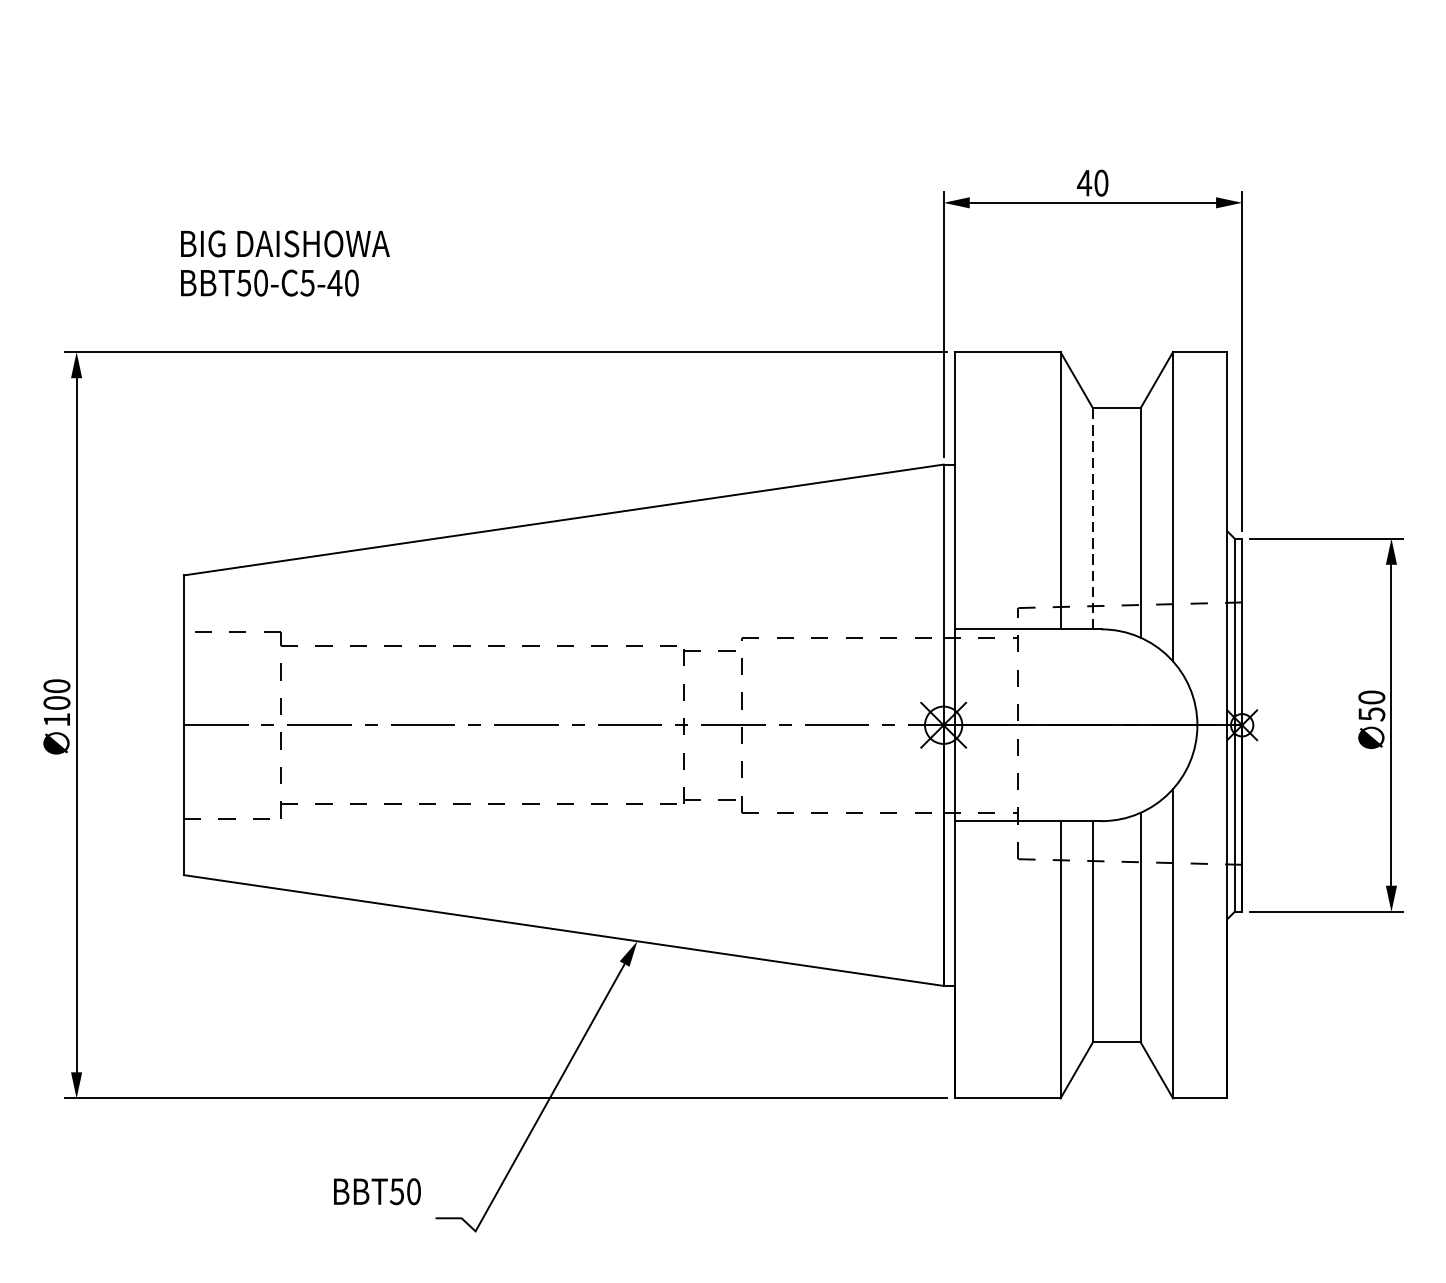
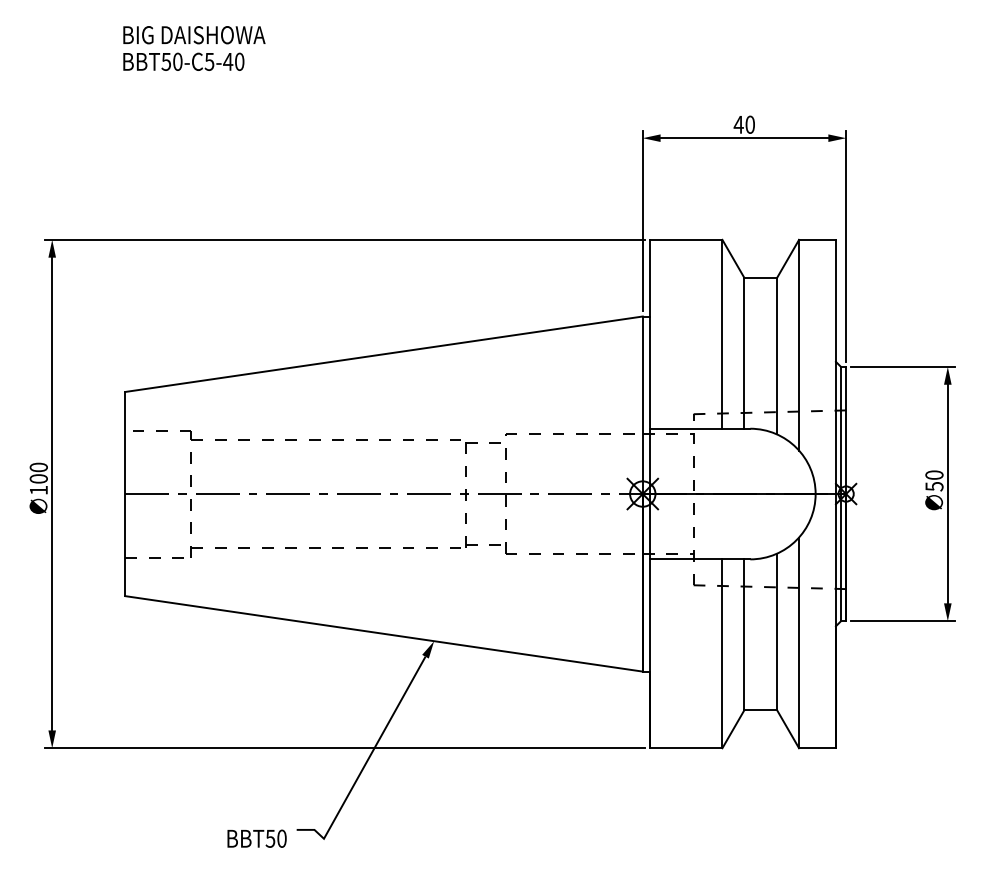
text: (285, 263) -> (194, 48), moved
line: (1092, 517) -> (744, 352), dashed -> solid
text: (376, 1191) -> (256, 838), moved

